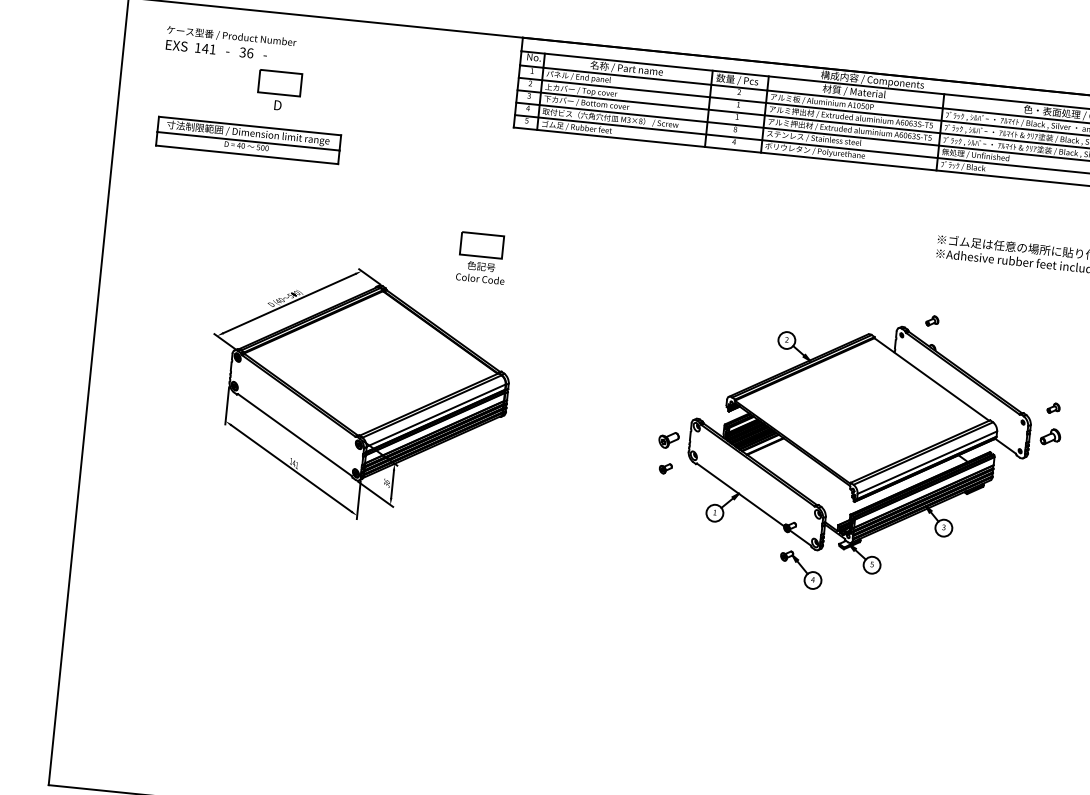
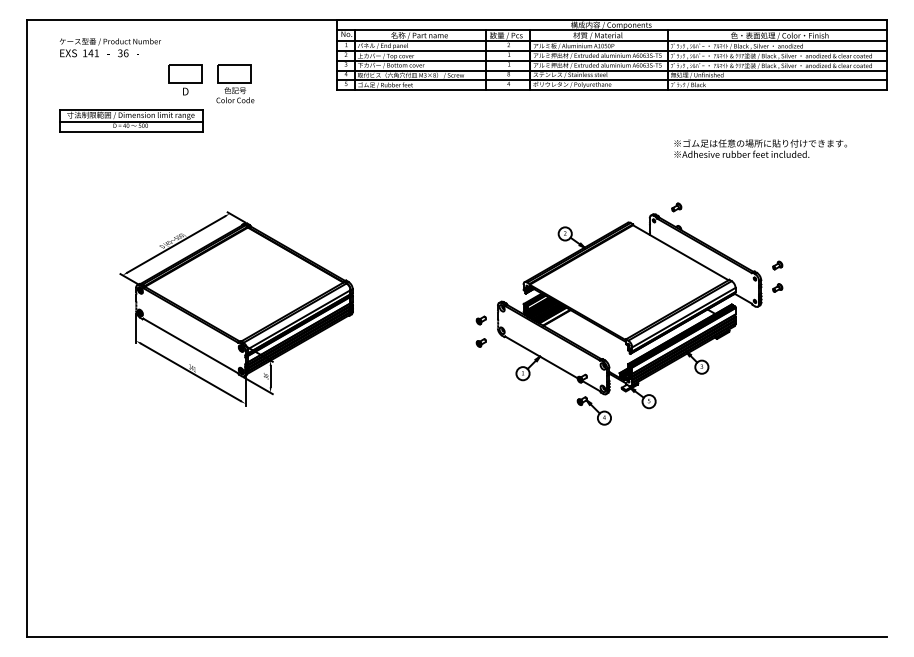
part: (279, 89) -> (185, 79), moved
part: (482, 257) -> (235, 83), moved
part: (1050, 436) -> (777, 287), size x0.62
part: (667, 439) -> (480, 320), size x0.62

